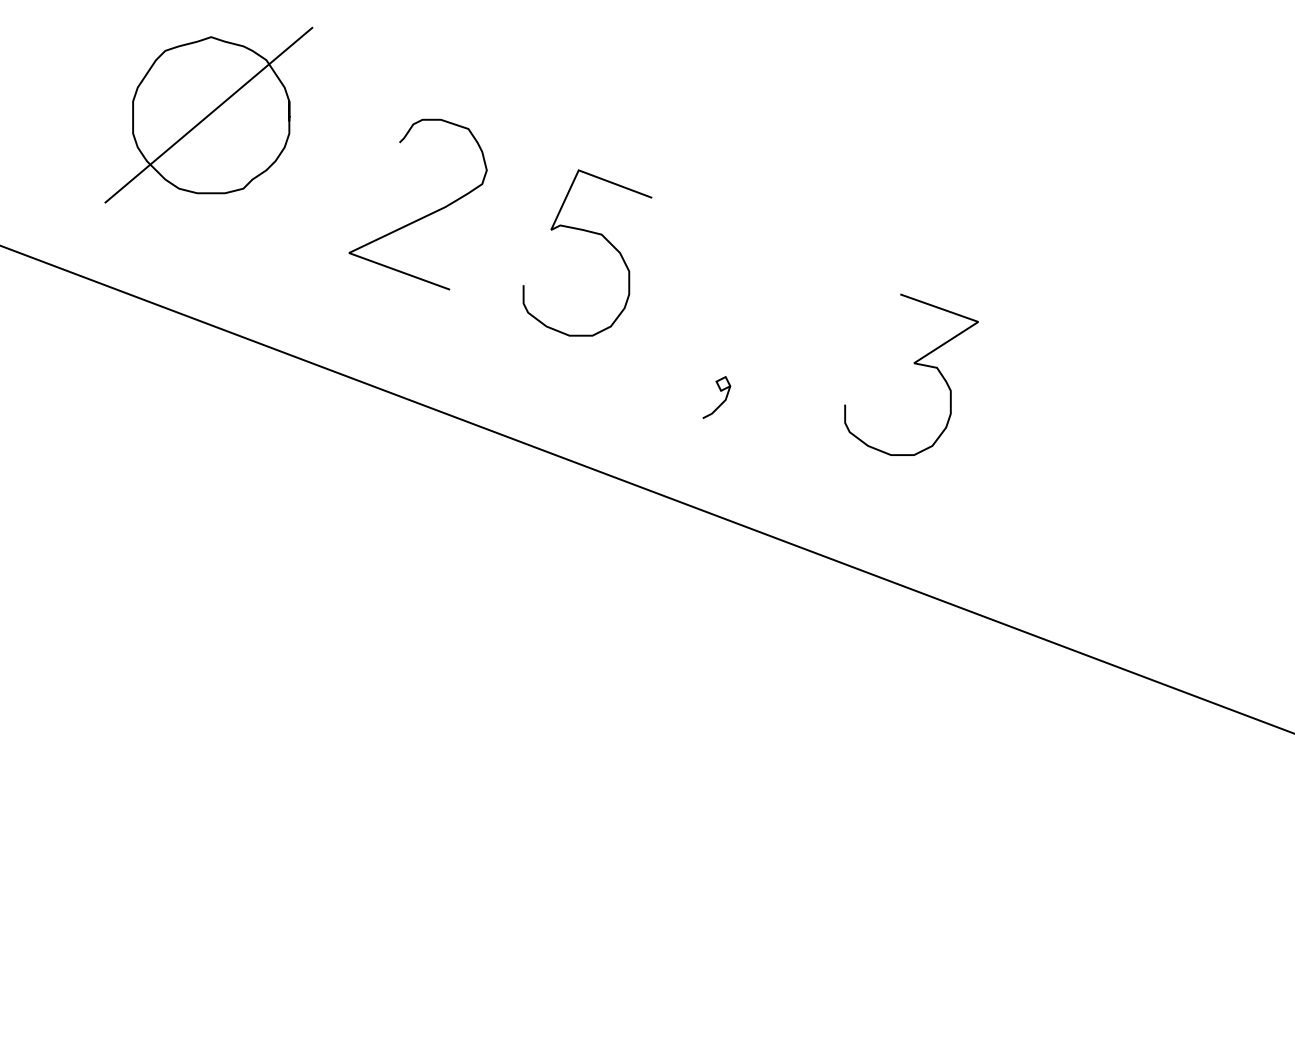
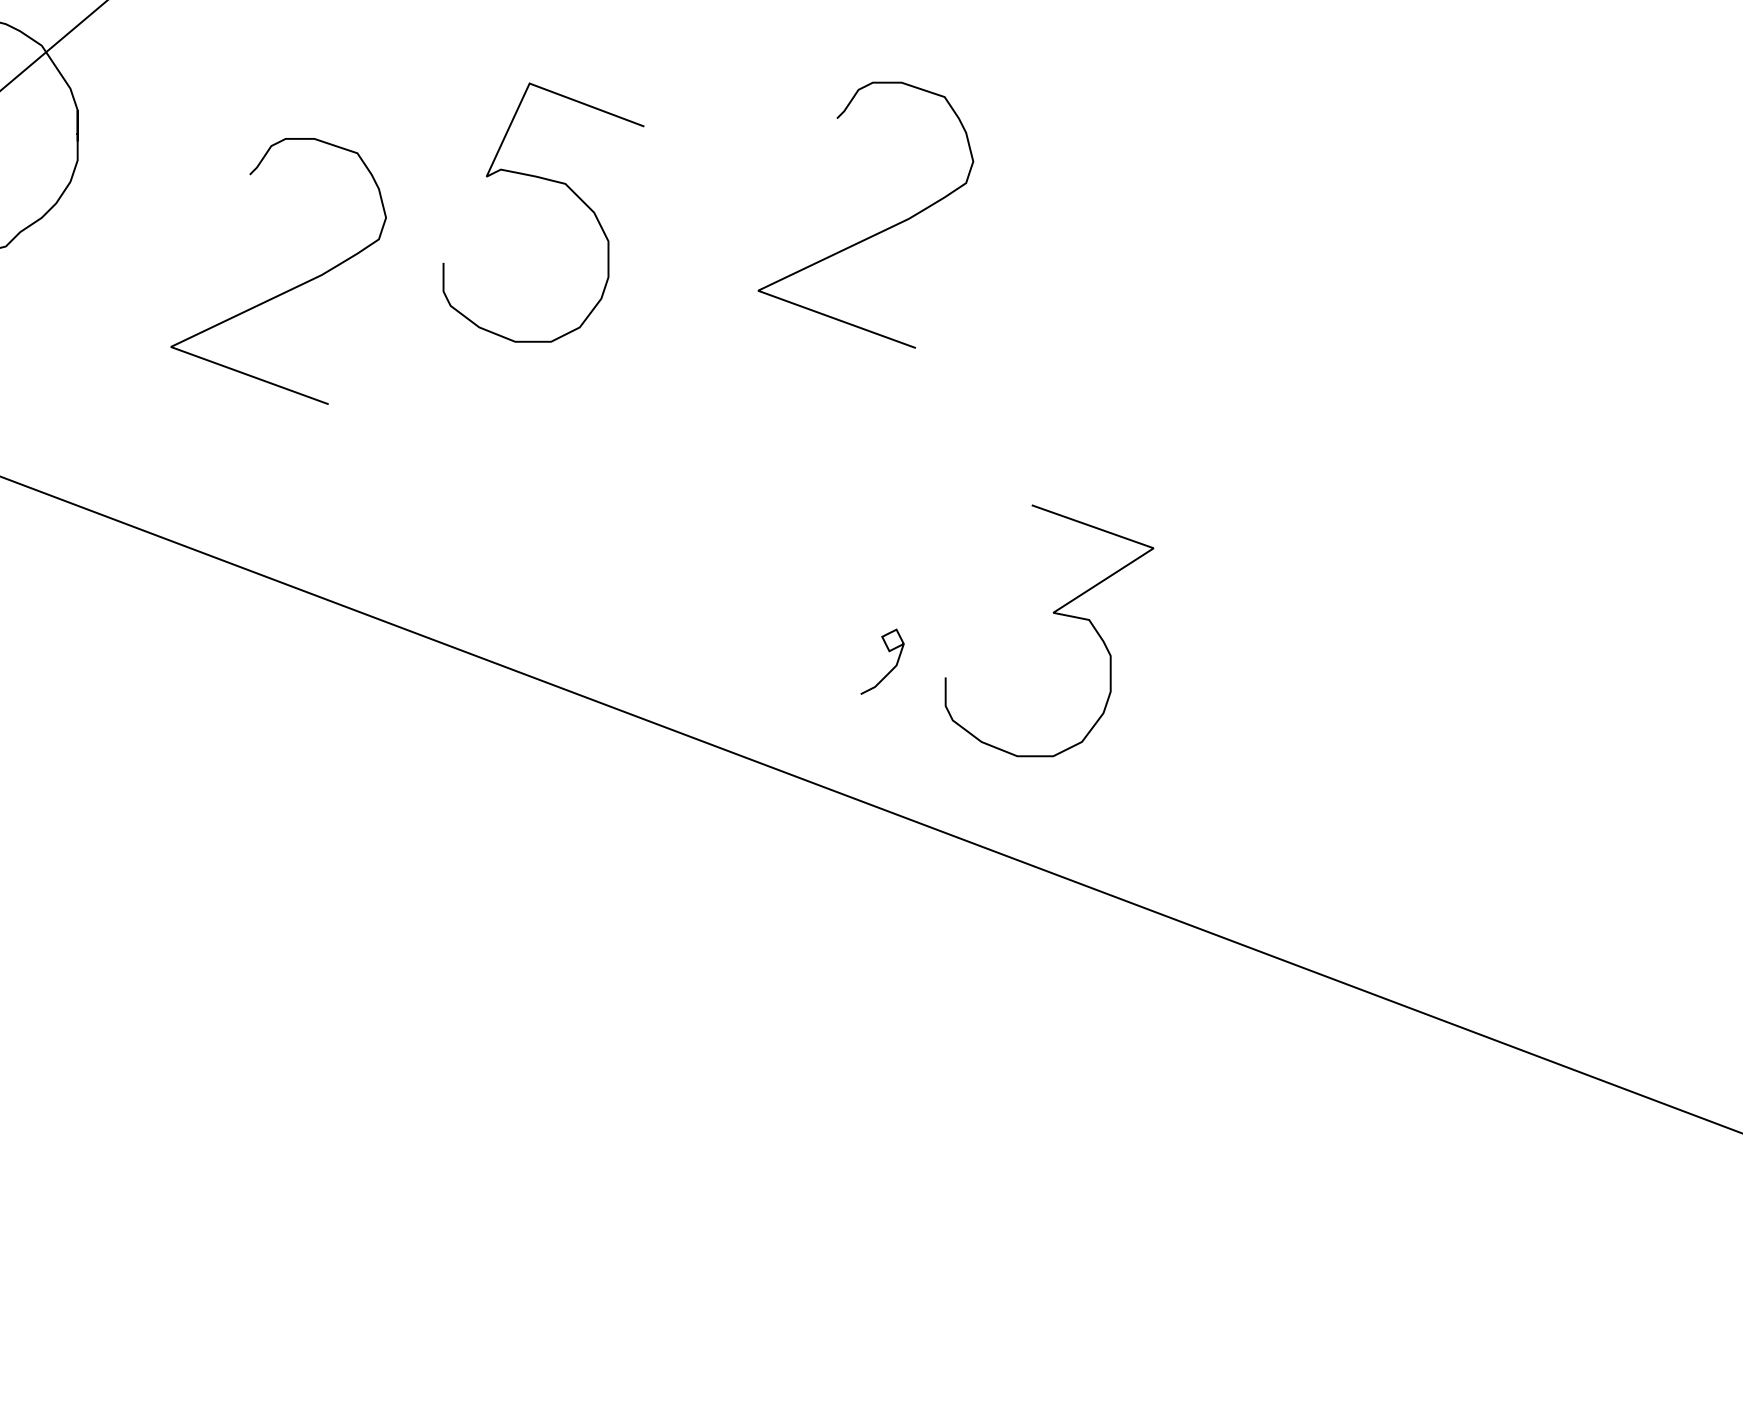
curve: (799, 180) -> (874, 233), added
curve: (592, 233) -> (551, 182), moved
curve: (914, 364) -> (1053, 614), moved
curve: (721, 402) -> (890, 669), moved

